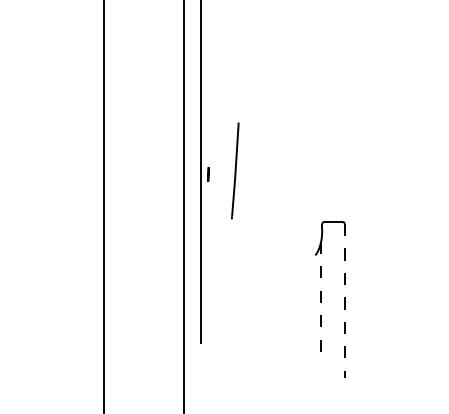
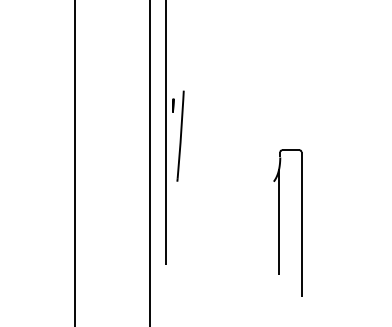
line: (235, 170) -> (180, 135), moved
line: (320, 298) -> (278, 222), dashed -> solid
line: (344, 301) -> (301, 225), dashed -> solid

